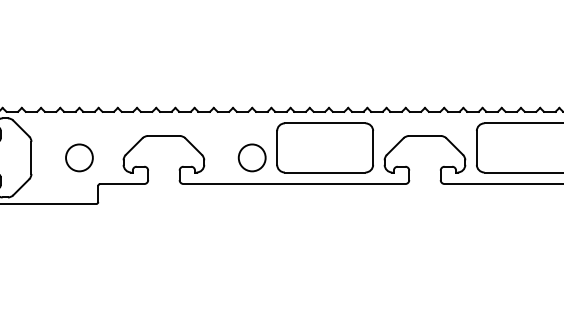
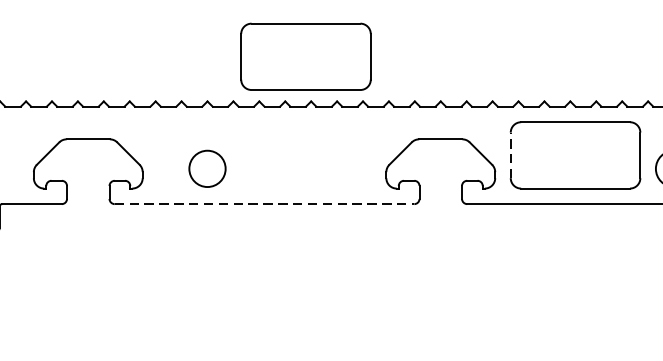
part: (324, 147) -> (305, 56), moved
line: (476, 147) -> (510, 154), solid -> dashed
line: (294, 184) -> (264, 204), solid -> dashed

